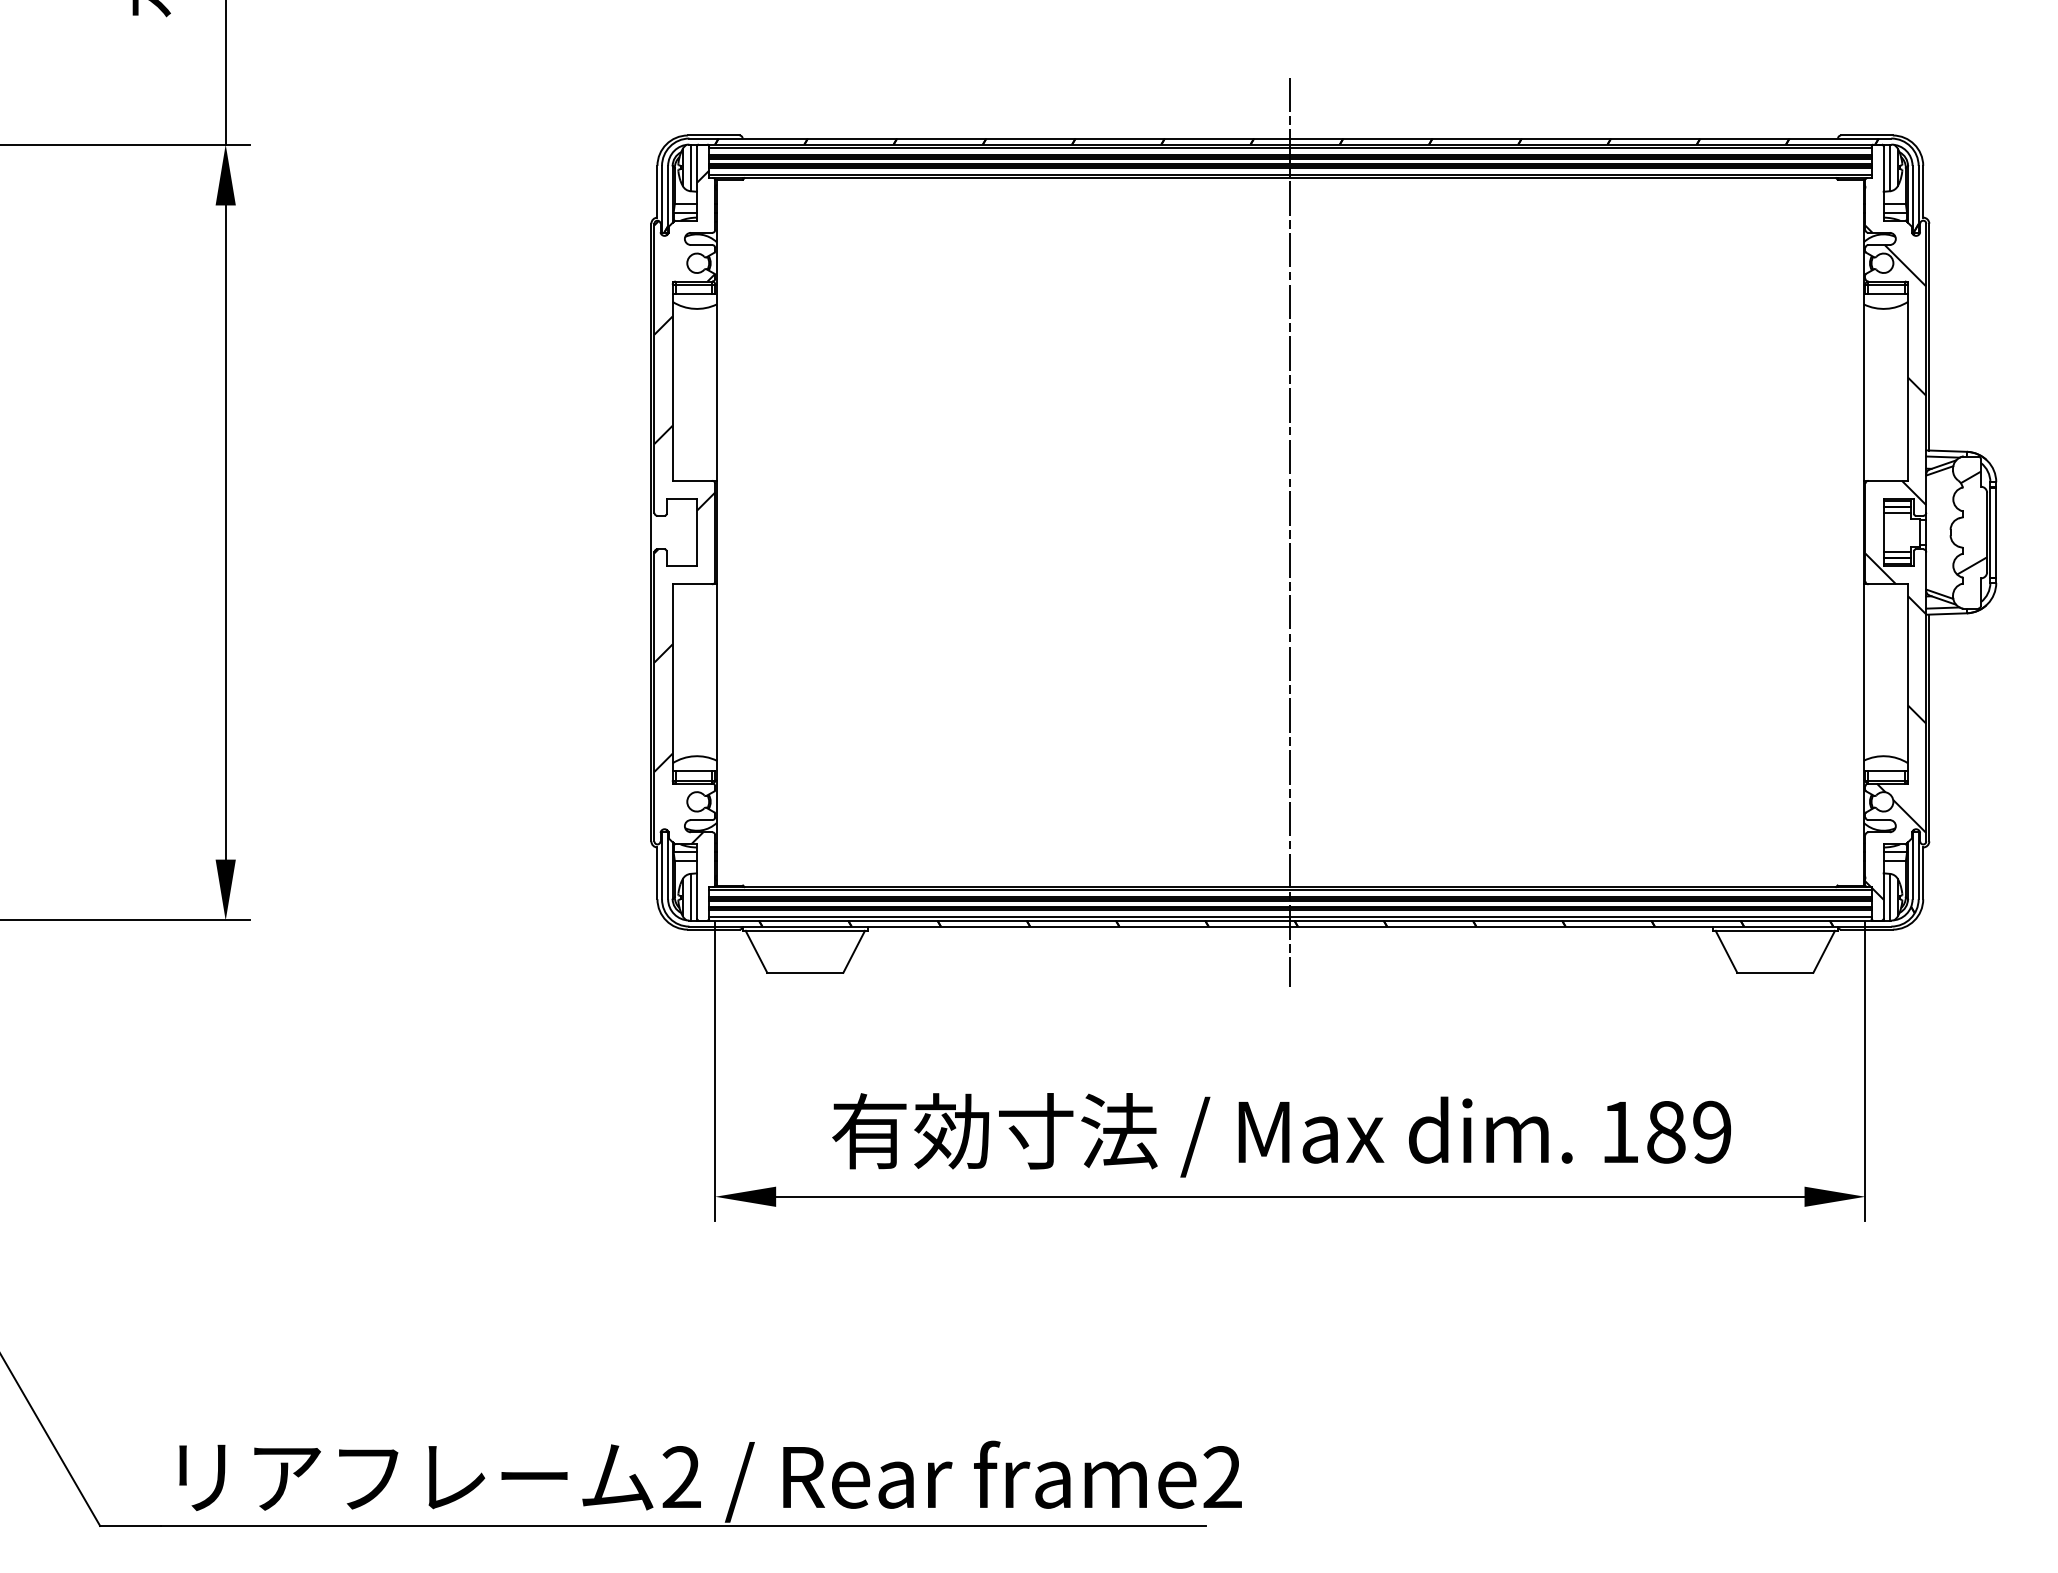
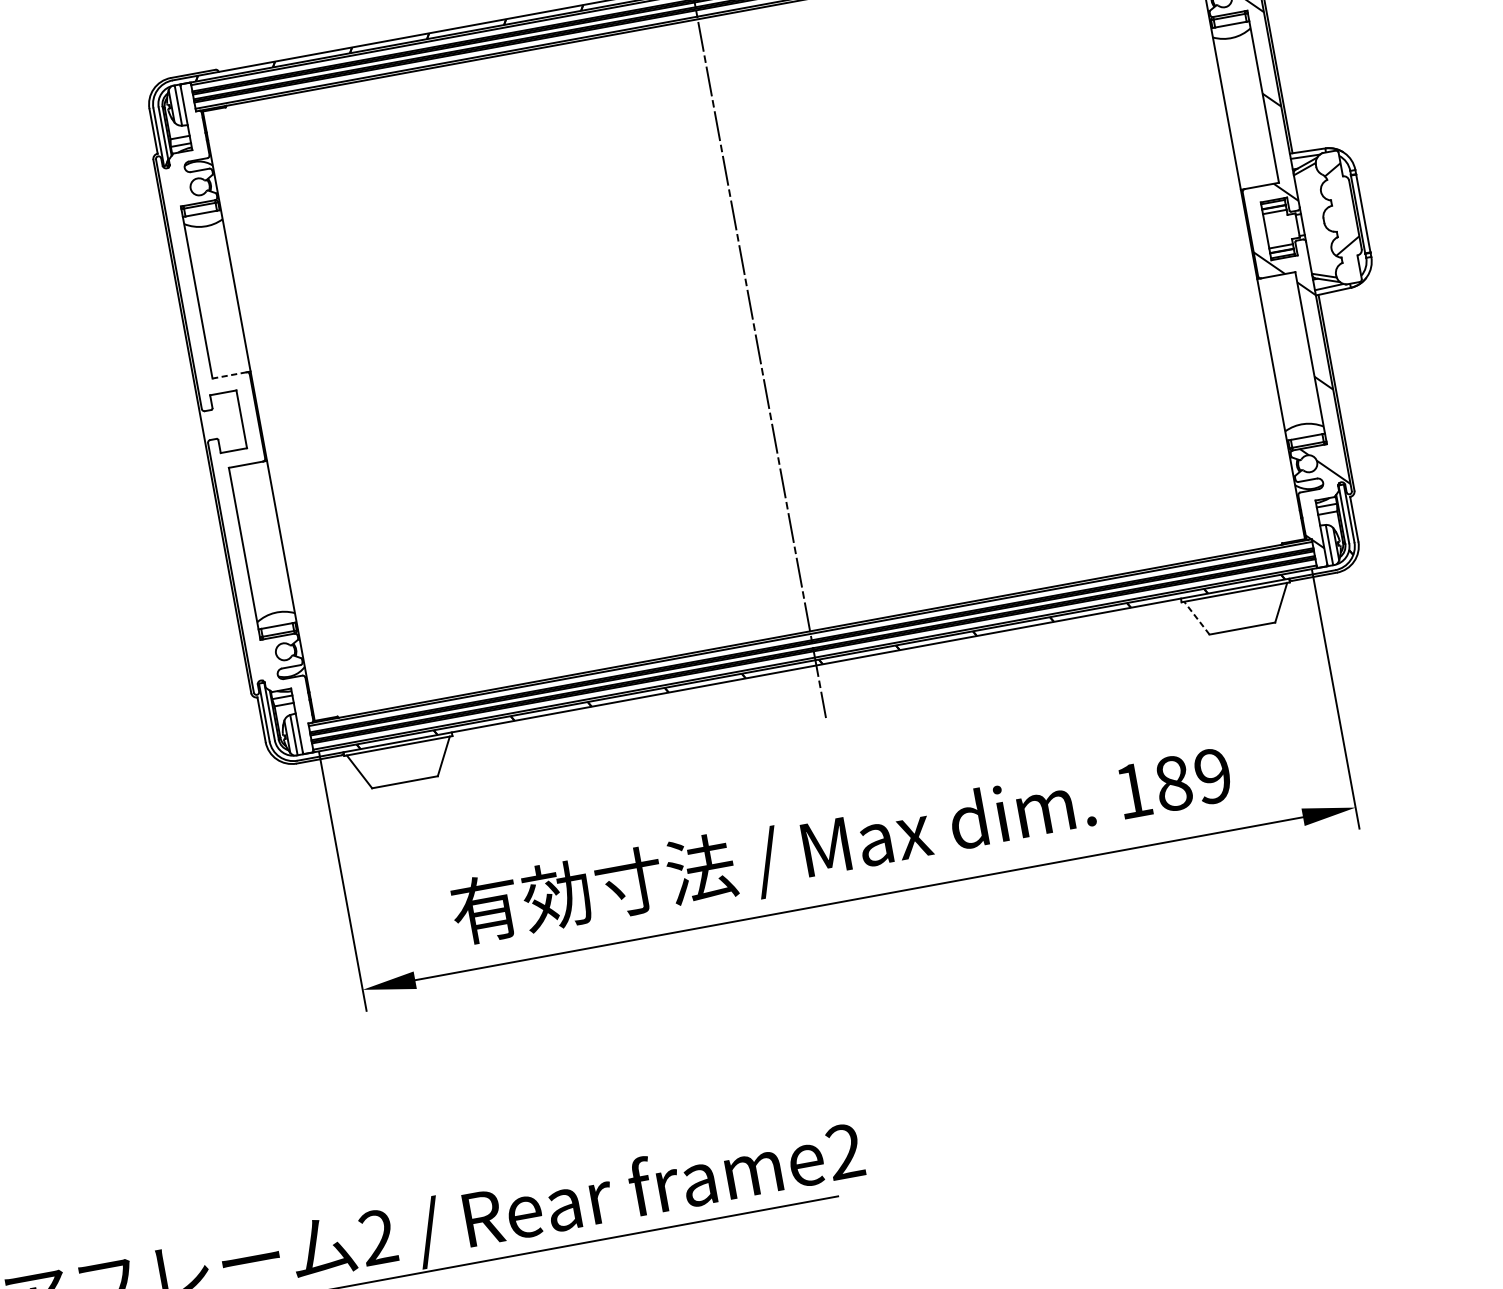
line: (692, 480) -> (229, 375), solid -> dashed
hatch: (684, 507) -> (226, 399), removed
line: (1726, 951) -> (1196, 617), solid -> dashed

